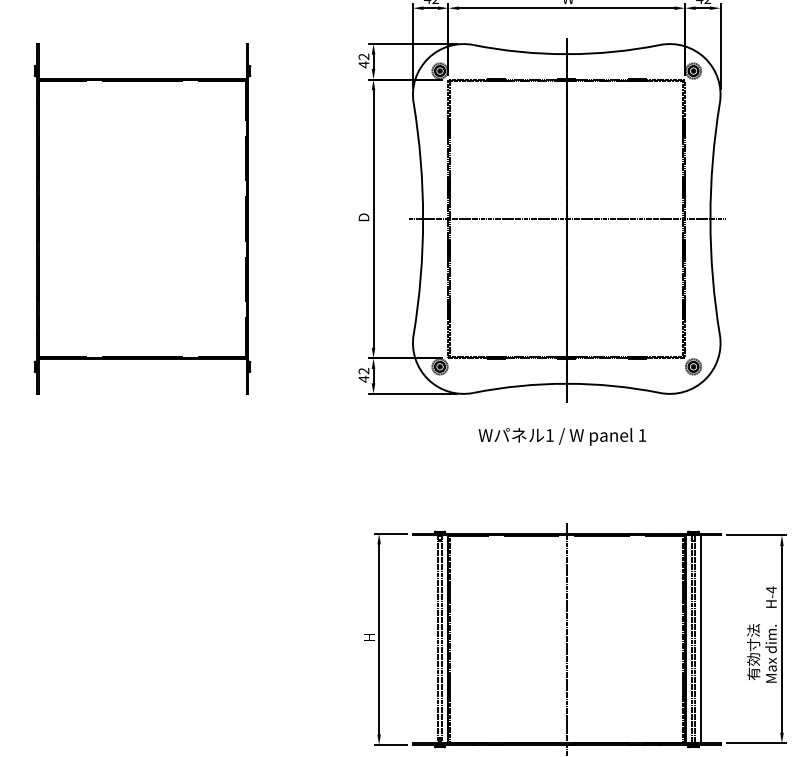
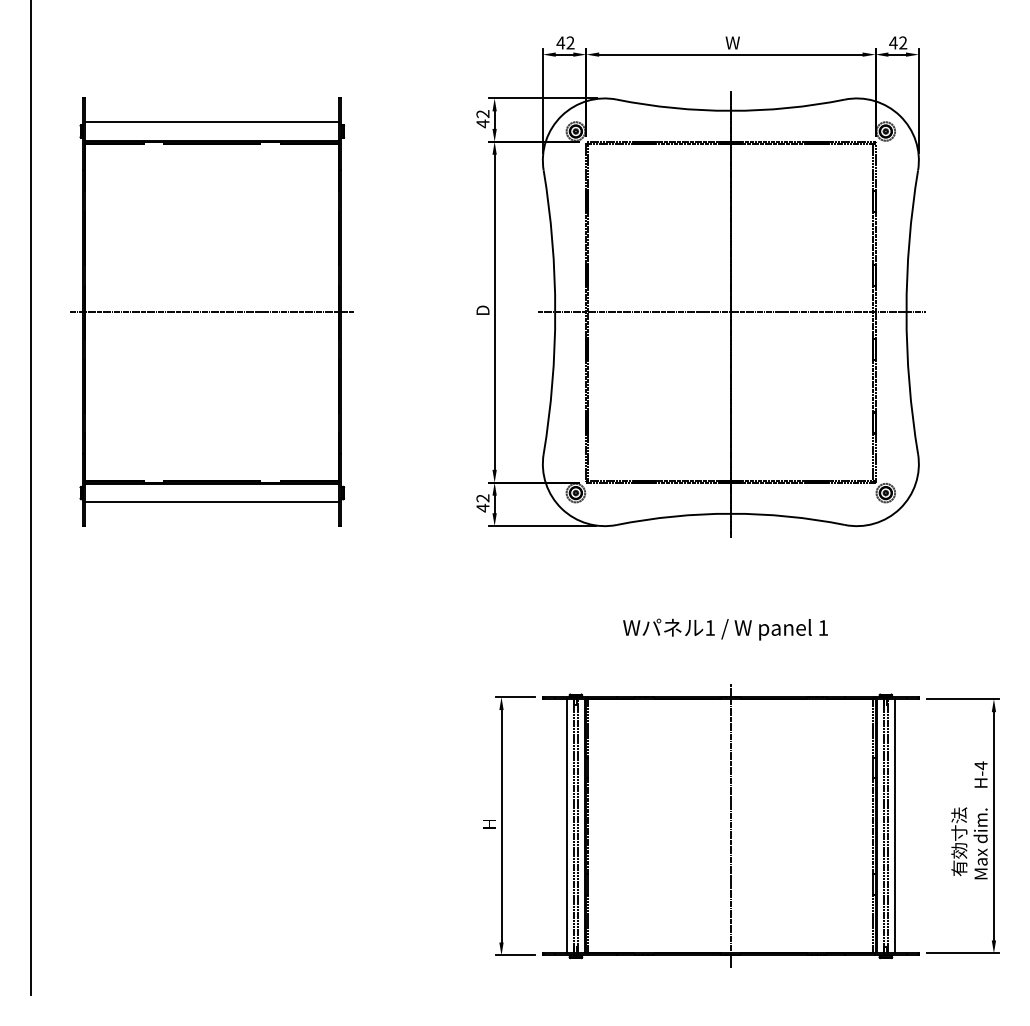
line: (142, 63) -> (212, 122), added
line: (142, 219) -> (212, 312), added
line: (142, 374) -> (212, 502), added
text: (562, 436) -> (725, 629), moved
line: (432, 639) -> (566, 826), added

